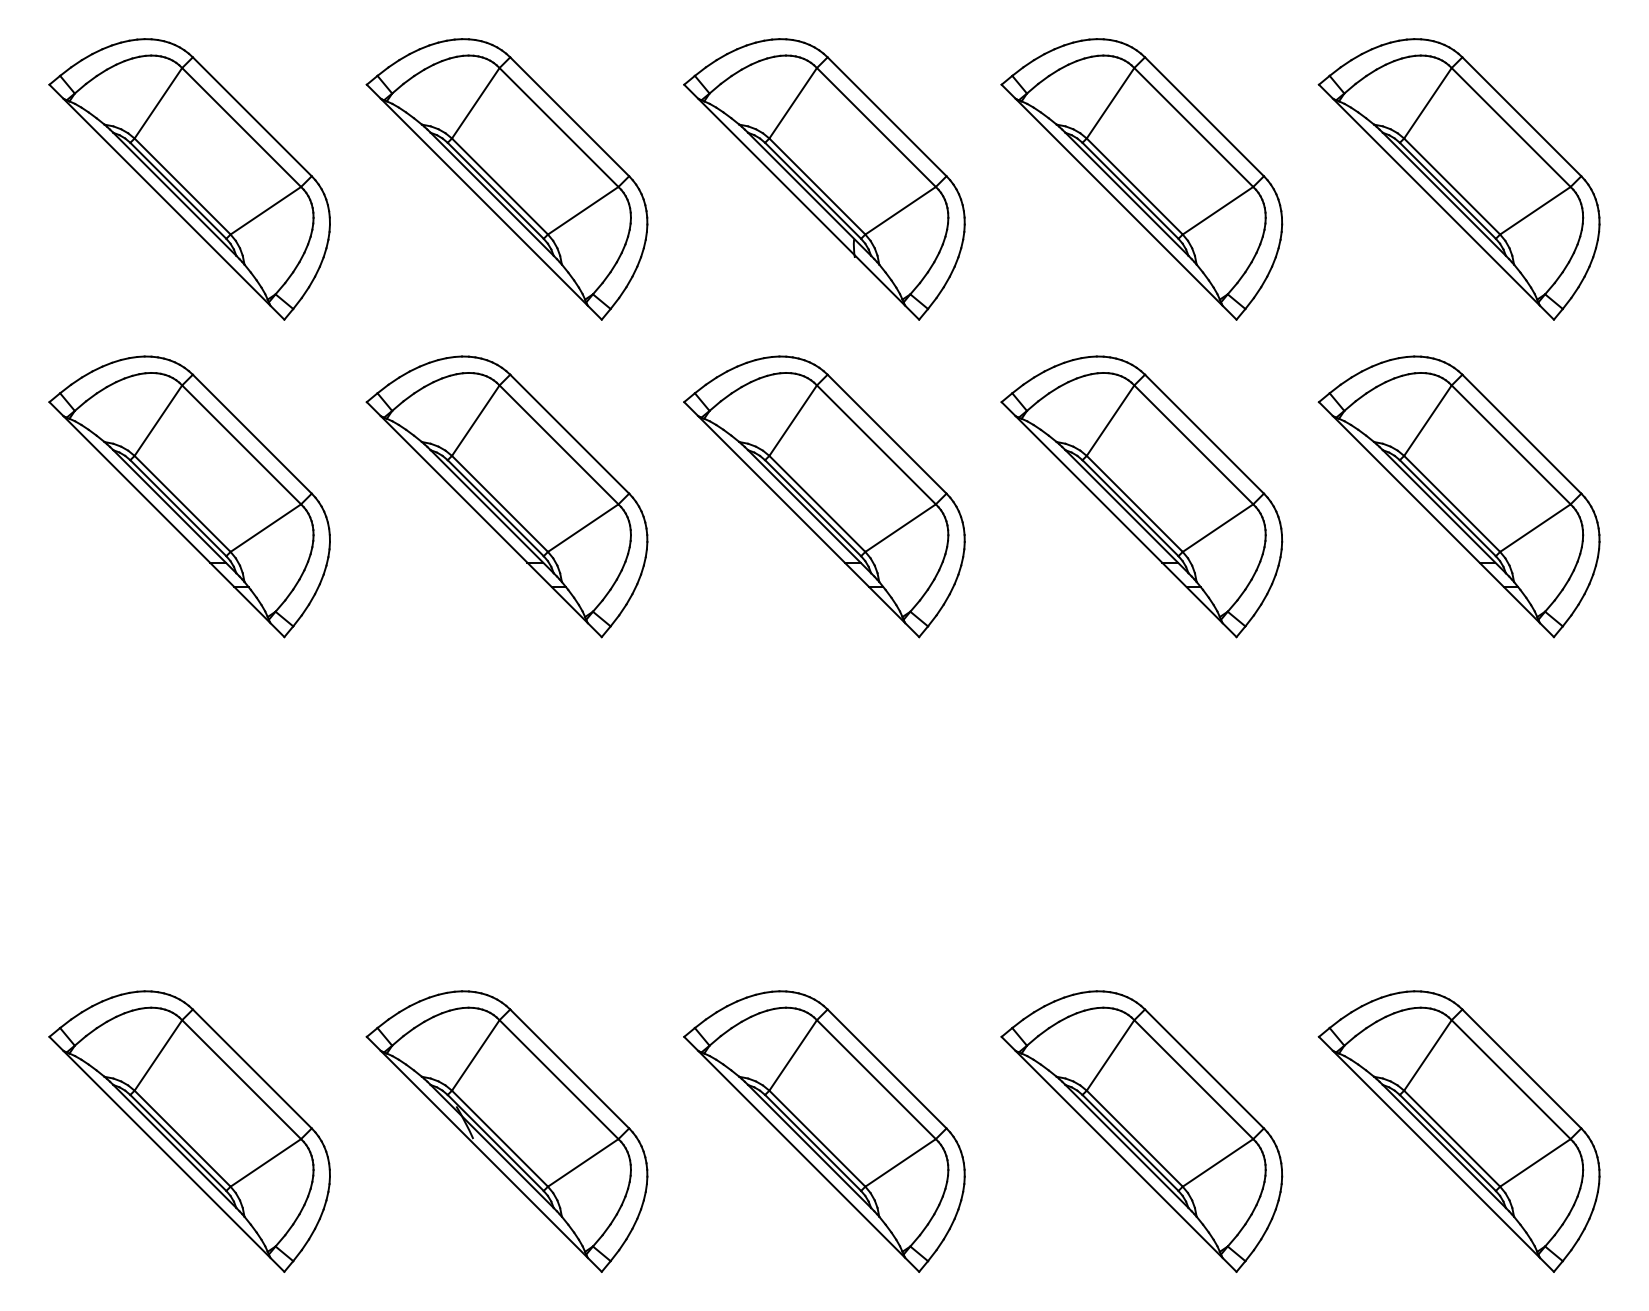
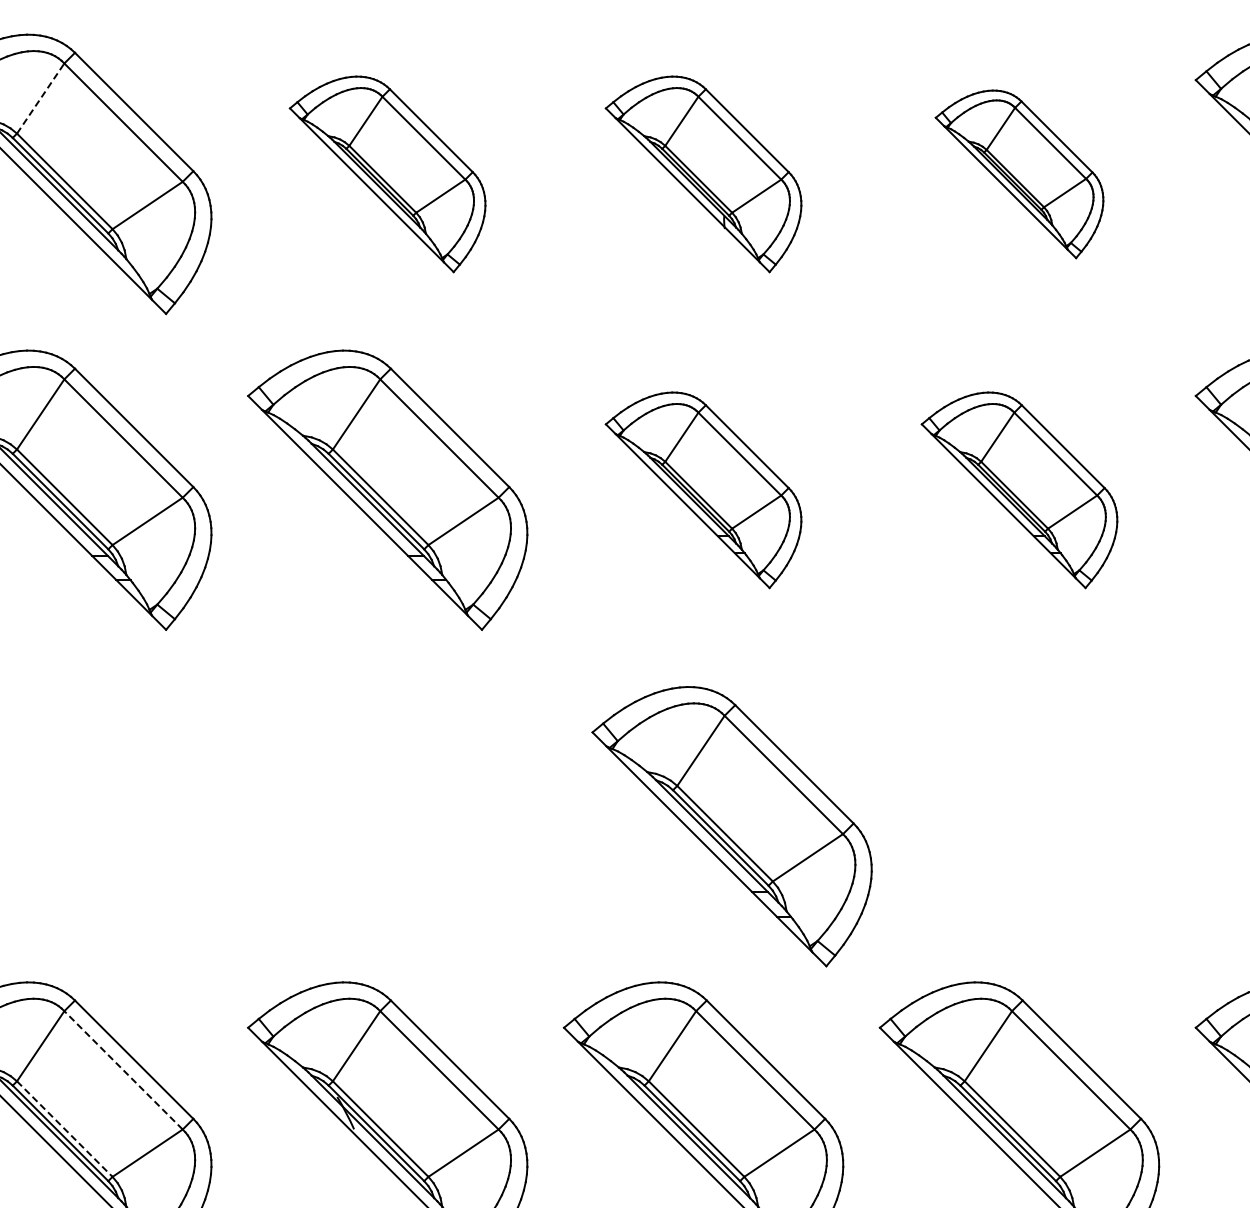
line: (158, 103) -> (40, 98), solid -> dashed
part: (506, 179) -> (387, 174), size x0.7
part: (824, 179) -> (703, 174), size x0.7
part: (1141, 179) -> (1019, 174), size x0.6
part: (824, 496) -> (703, 489), size x0.7
part: (1141, 496) -> (1019, 489), size x0.7
part: (852, 834) -> (731, 826), added
line: (241, 1079) -> (123, 1070), solid -> dashed
line: (182, 1138) -> (64, 1128), solid -> dashed

